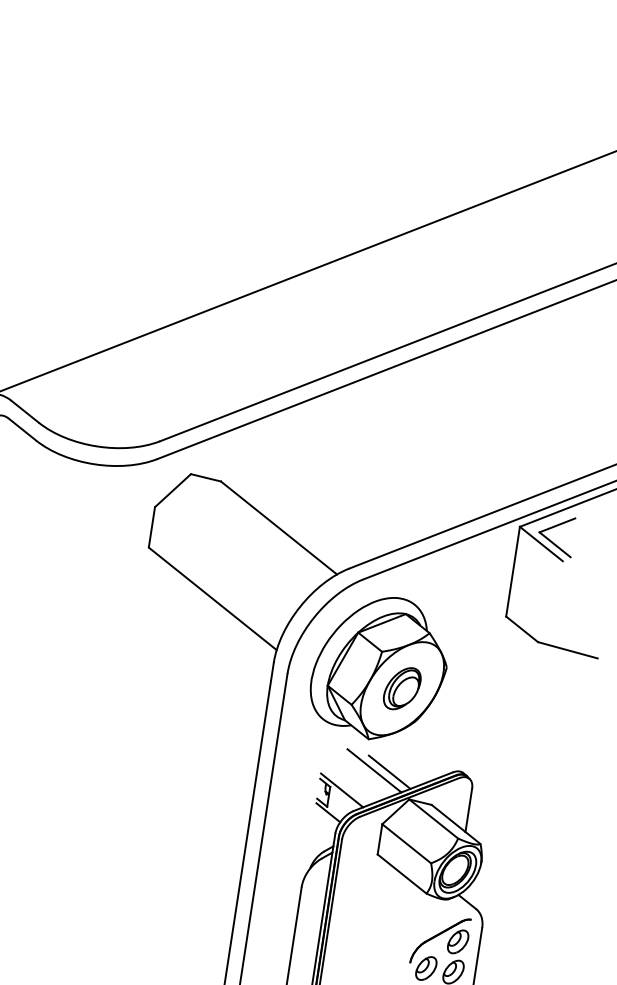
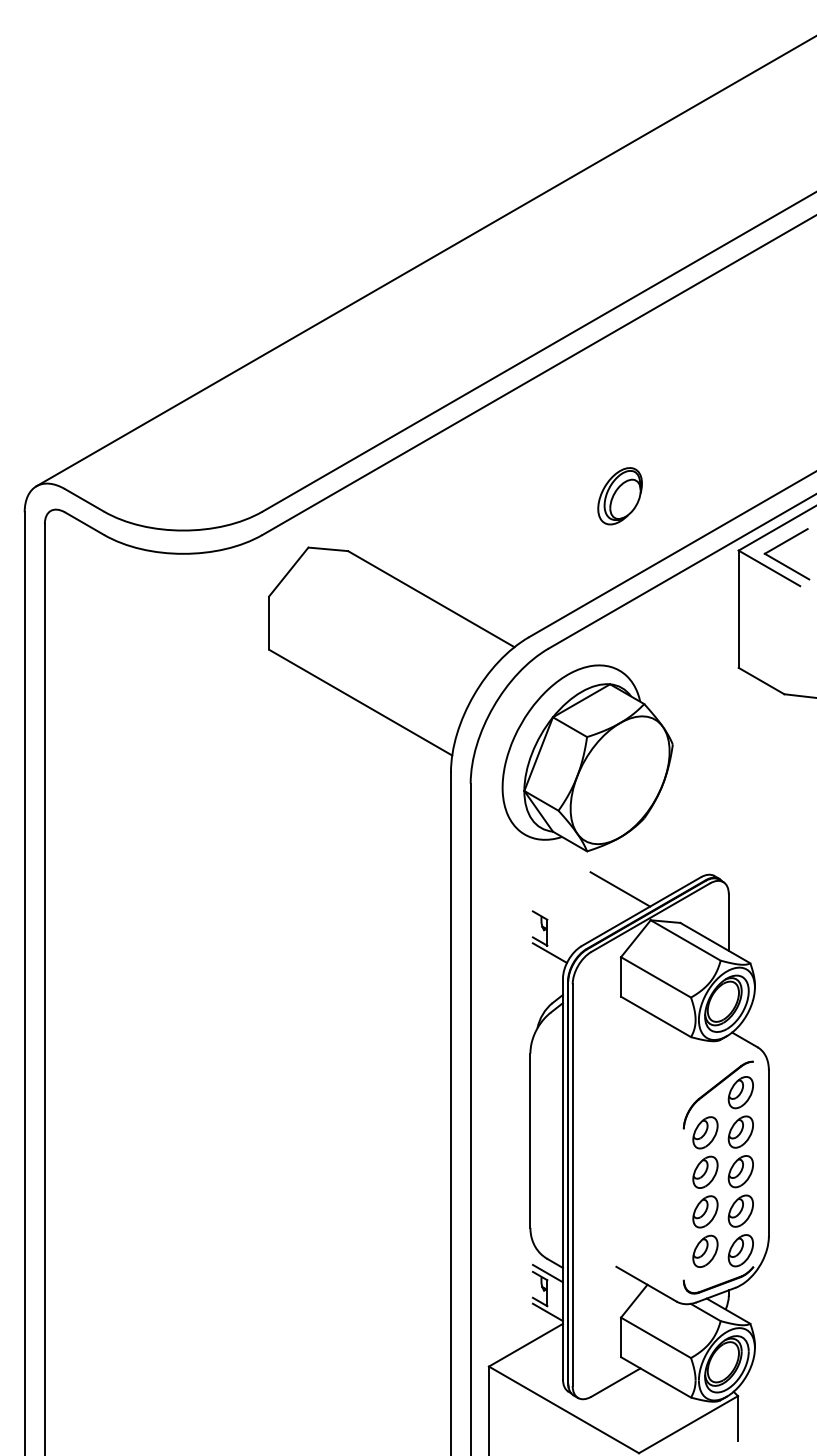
part: (401, 688) -> (619, 496), moved
line: (374, 770) -> (600, 890), removed
line: (341, 790) -> (562, 921), removed

